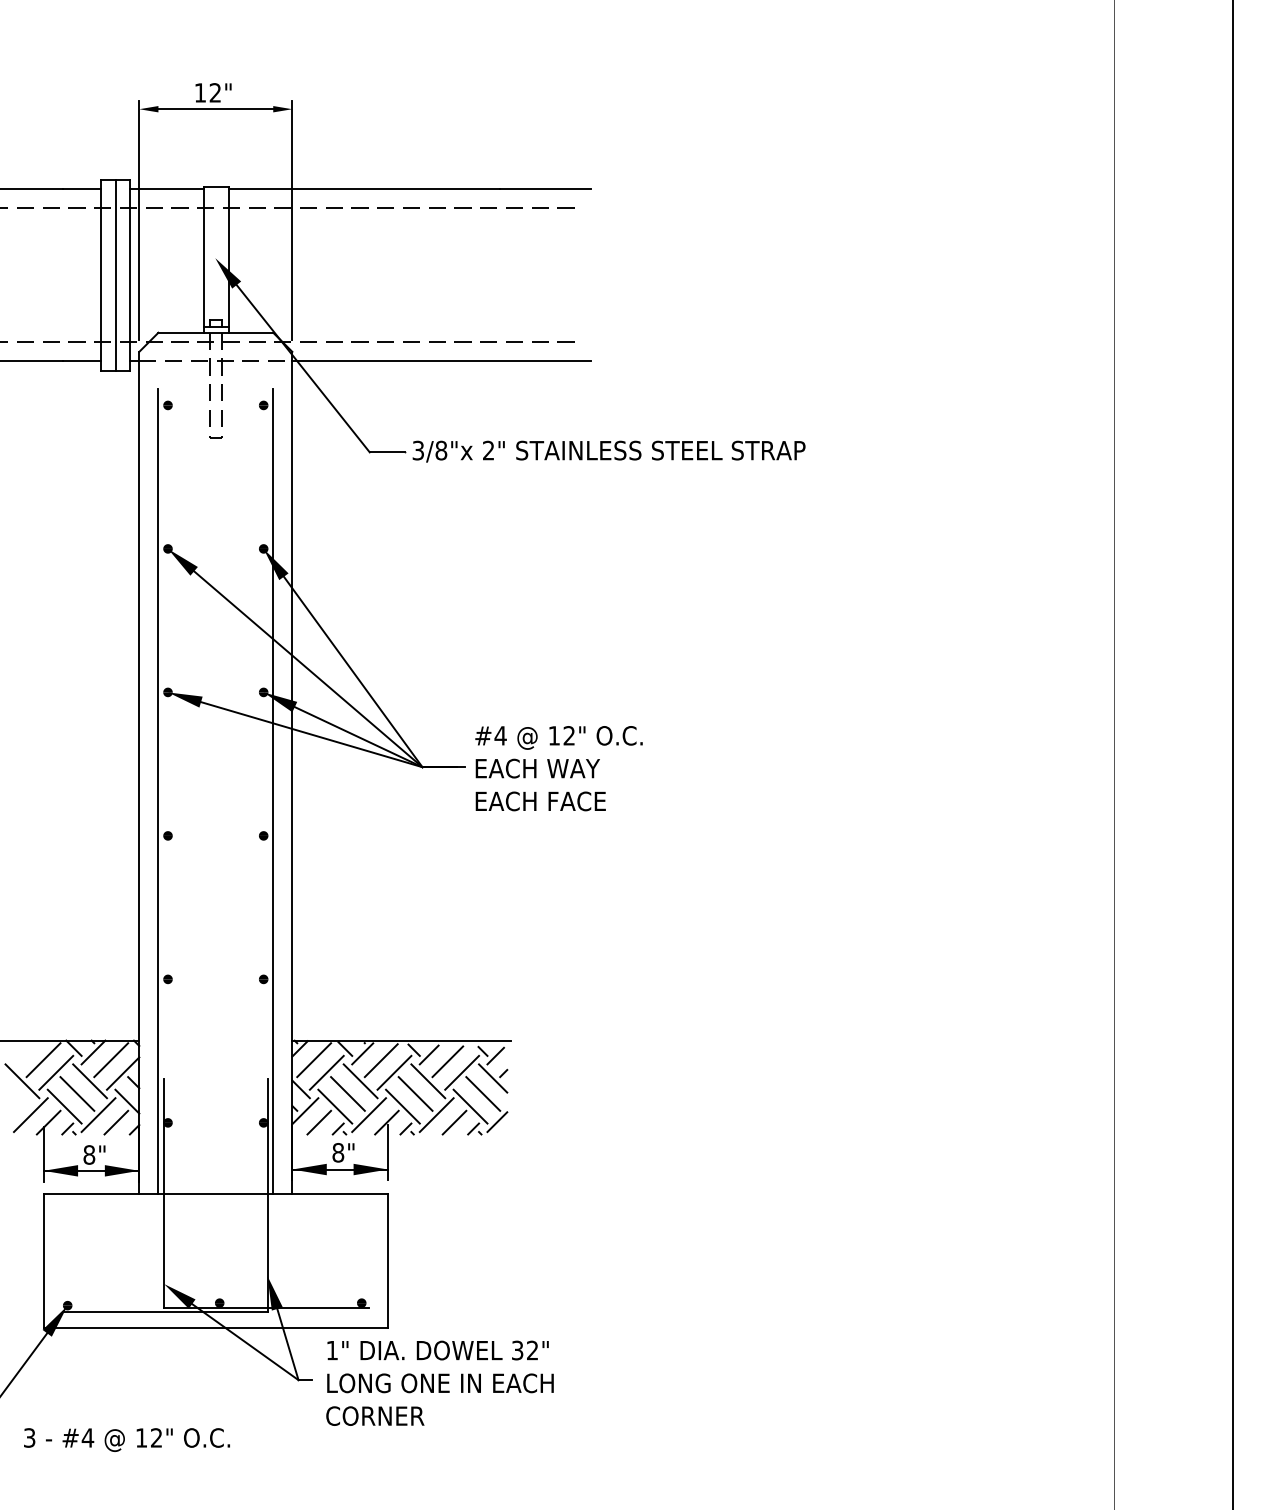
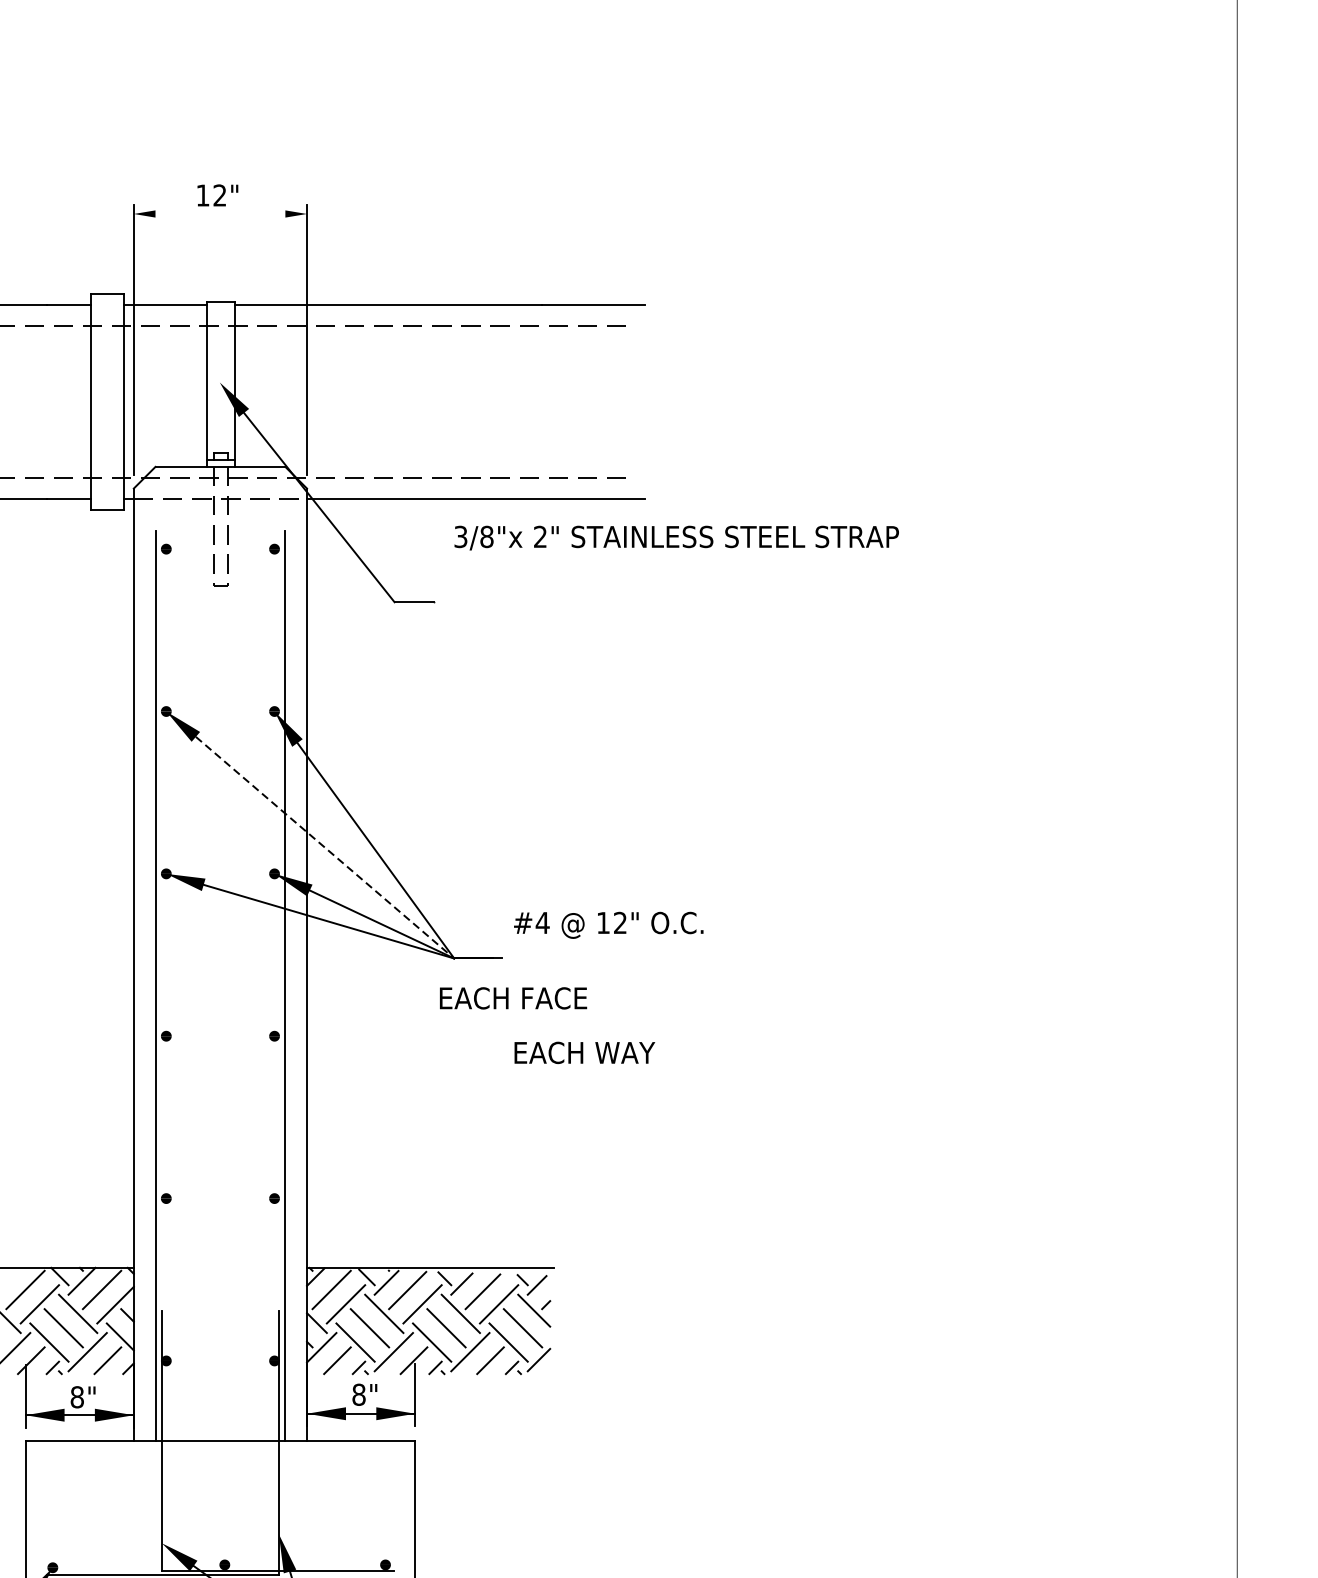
line: (215, 109) -> (220, 214), removed
line: (116, 275) -> (108, 402), removed
text: (608, 451) -> (676, 537), moved
line: (308, 669) -> (325, 847), solid -> dashed
text: (537, 768) -> (584, 1052), moved
text: (540, 801) -> (513, 998), moved

